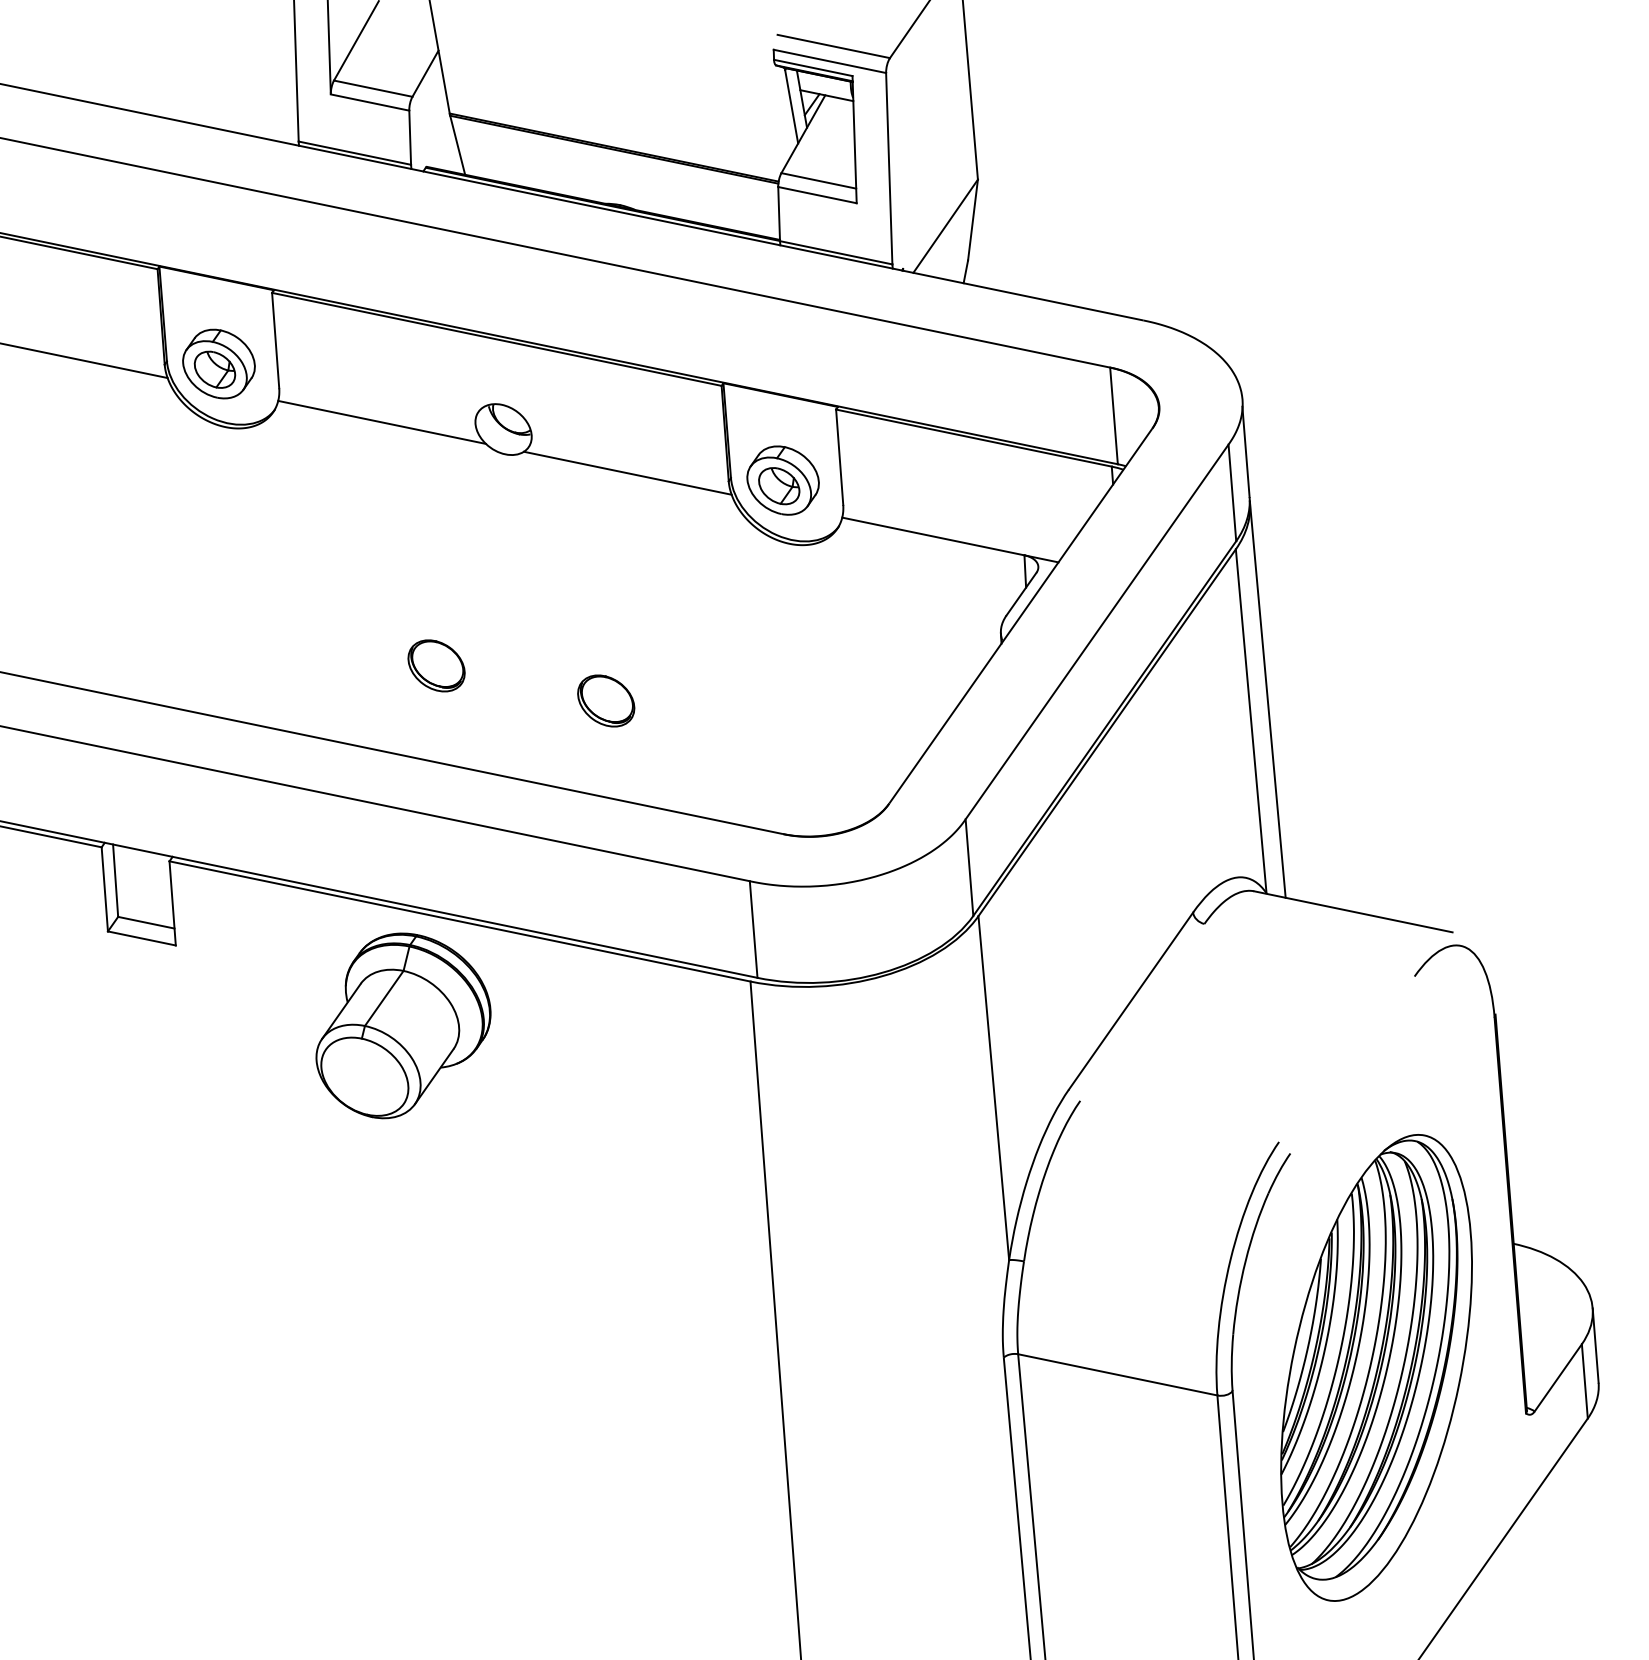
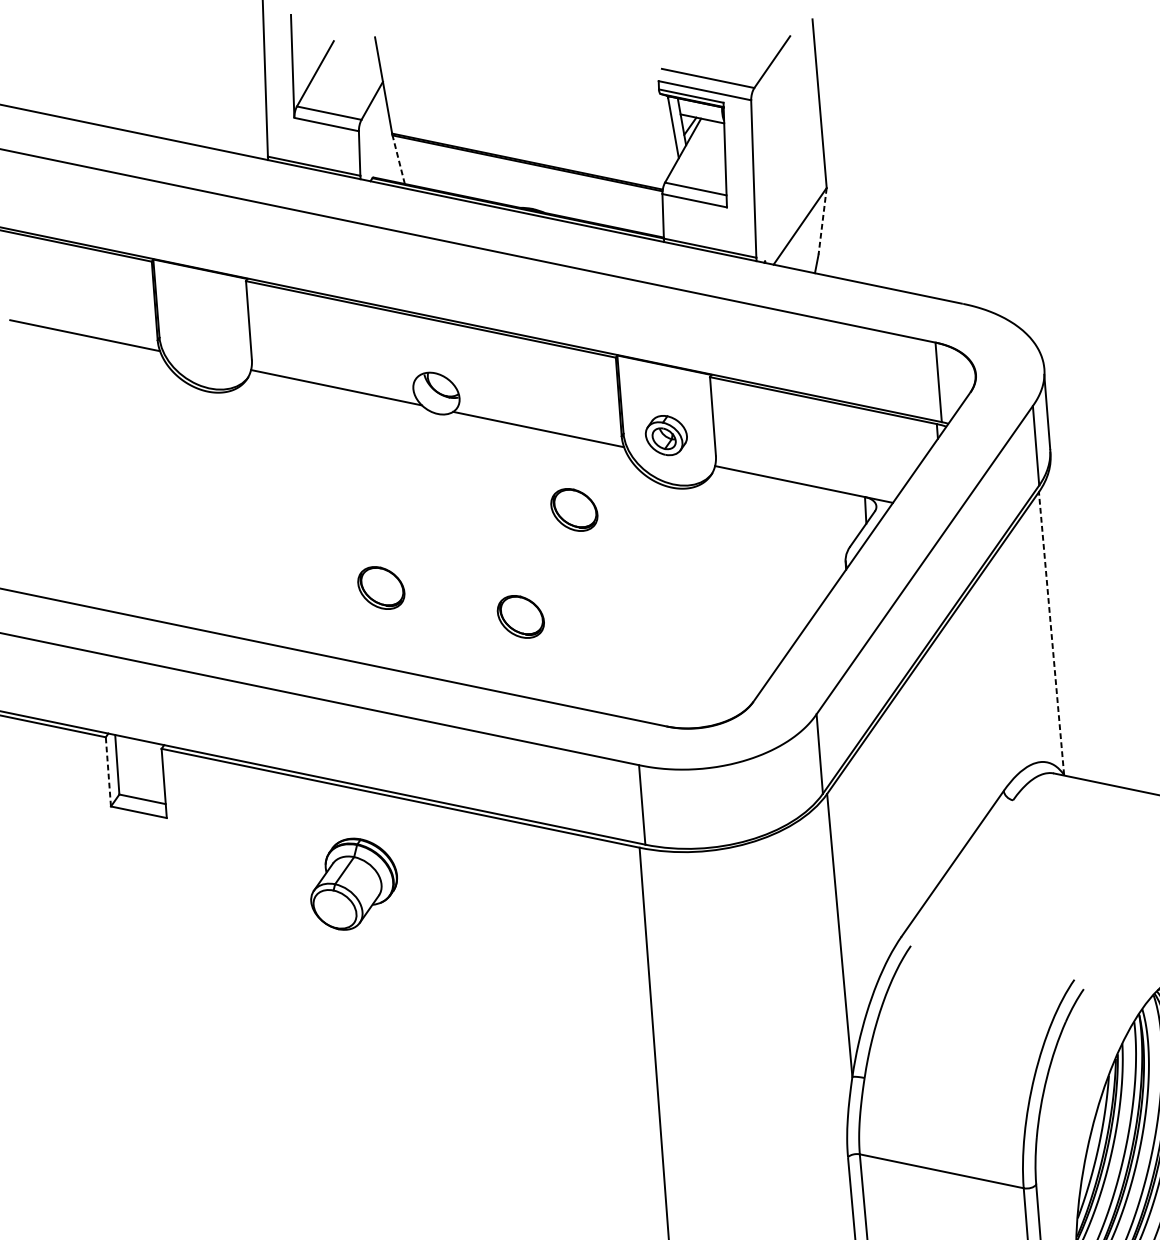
line: (457, 144) -> (398, 159), solid -> dashed
line: (973, 220) -> (823, 221), solid -> dashed
part: (218, 363) -> (201, 339), removed
part: (782, 480) -> (665, 435), size x0.7
part: (671, 570) -> (574, 509), added
line: (1267, 699) -> (1064, 615), removed
line: (1251, 721) -> (1051, 633), solid -> dashed
line: (104, 888) -> (108, 771), solid -> dashed
part: (403, 1025) -> (354, 883), size x0.6

